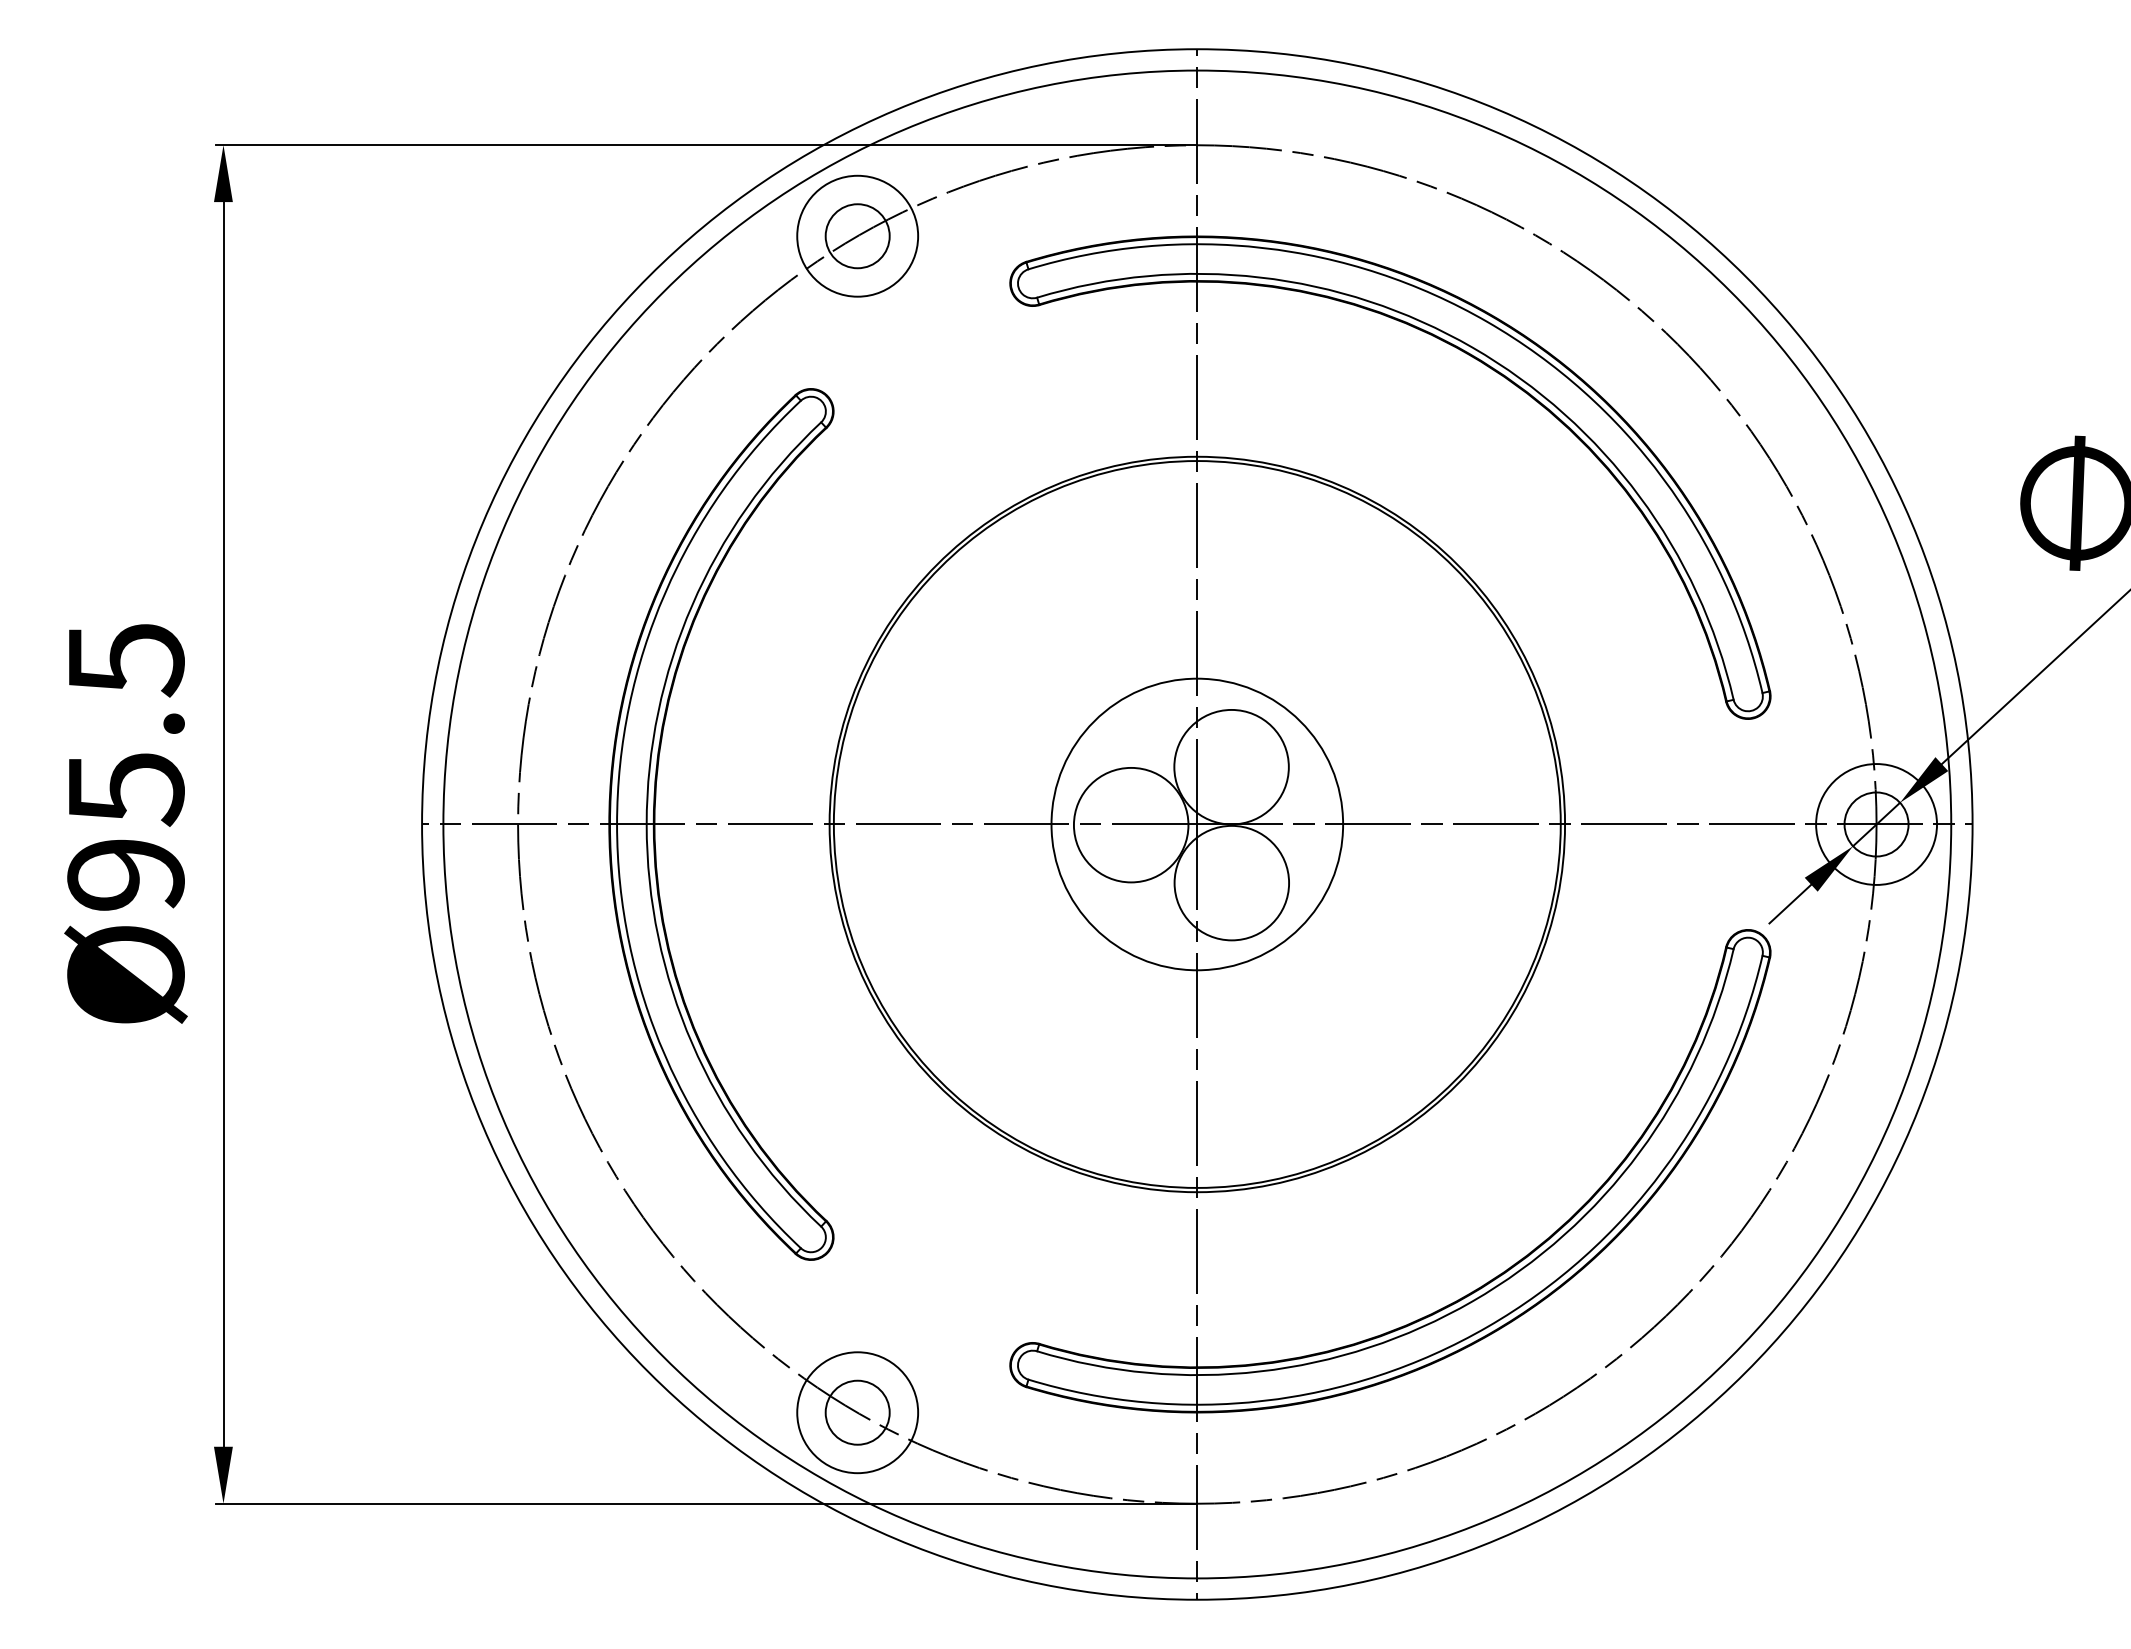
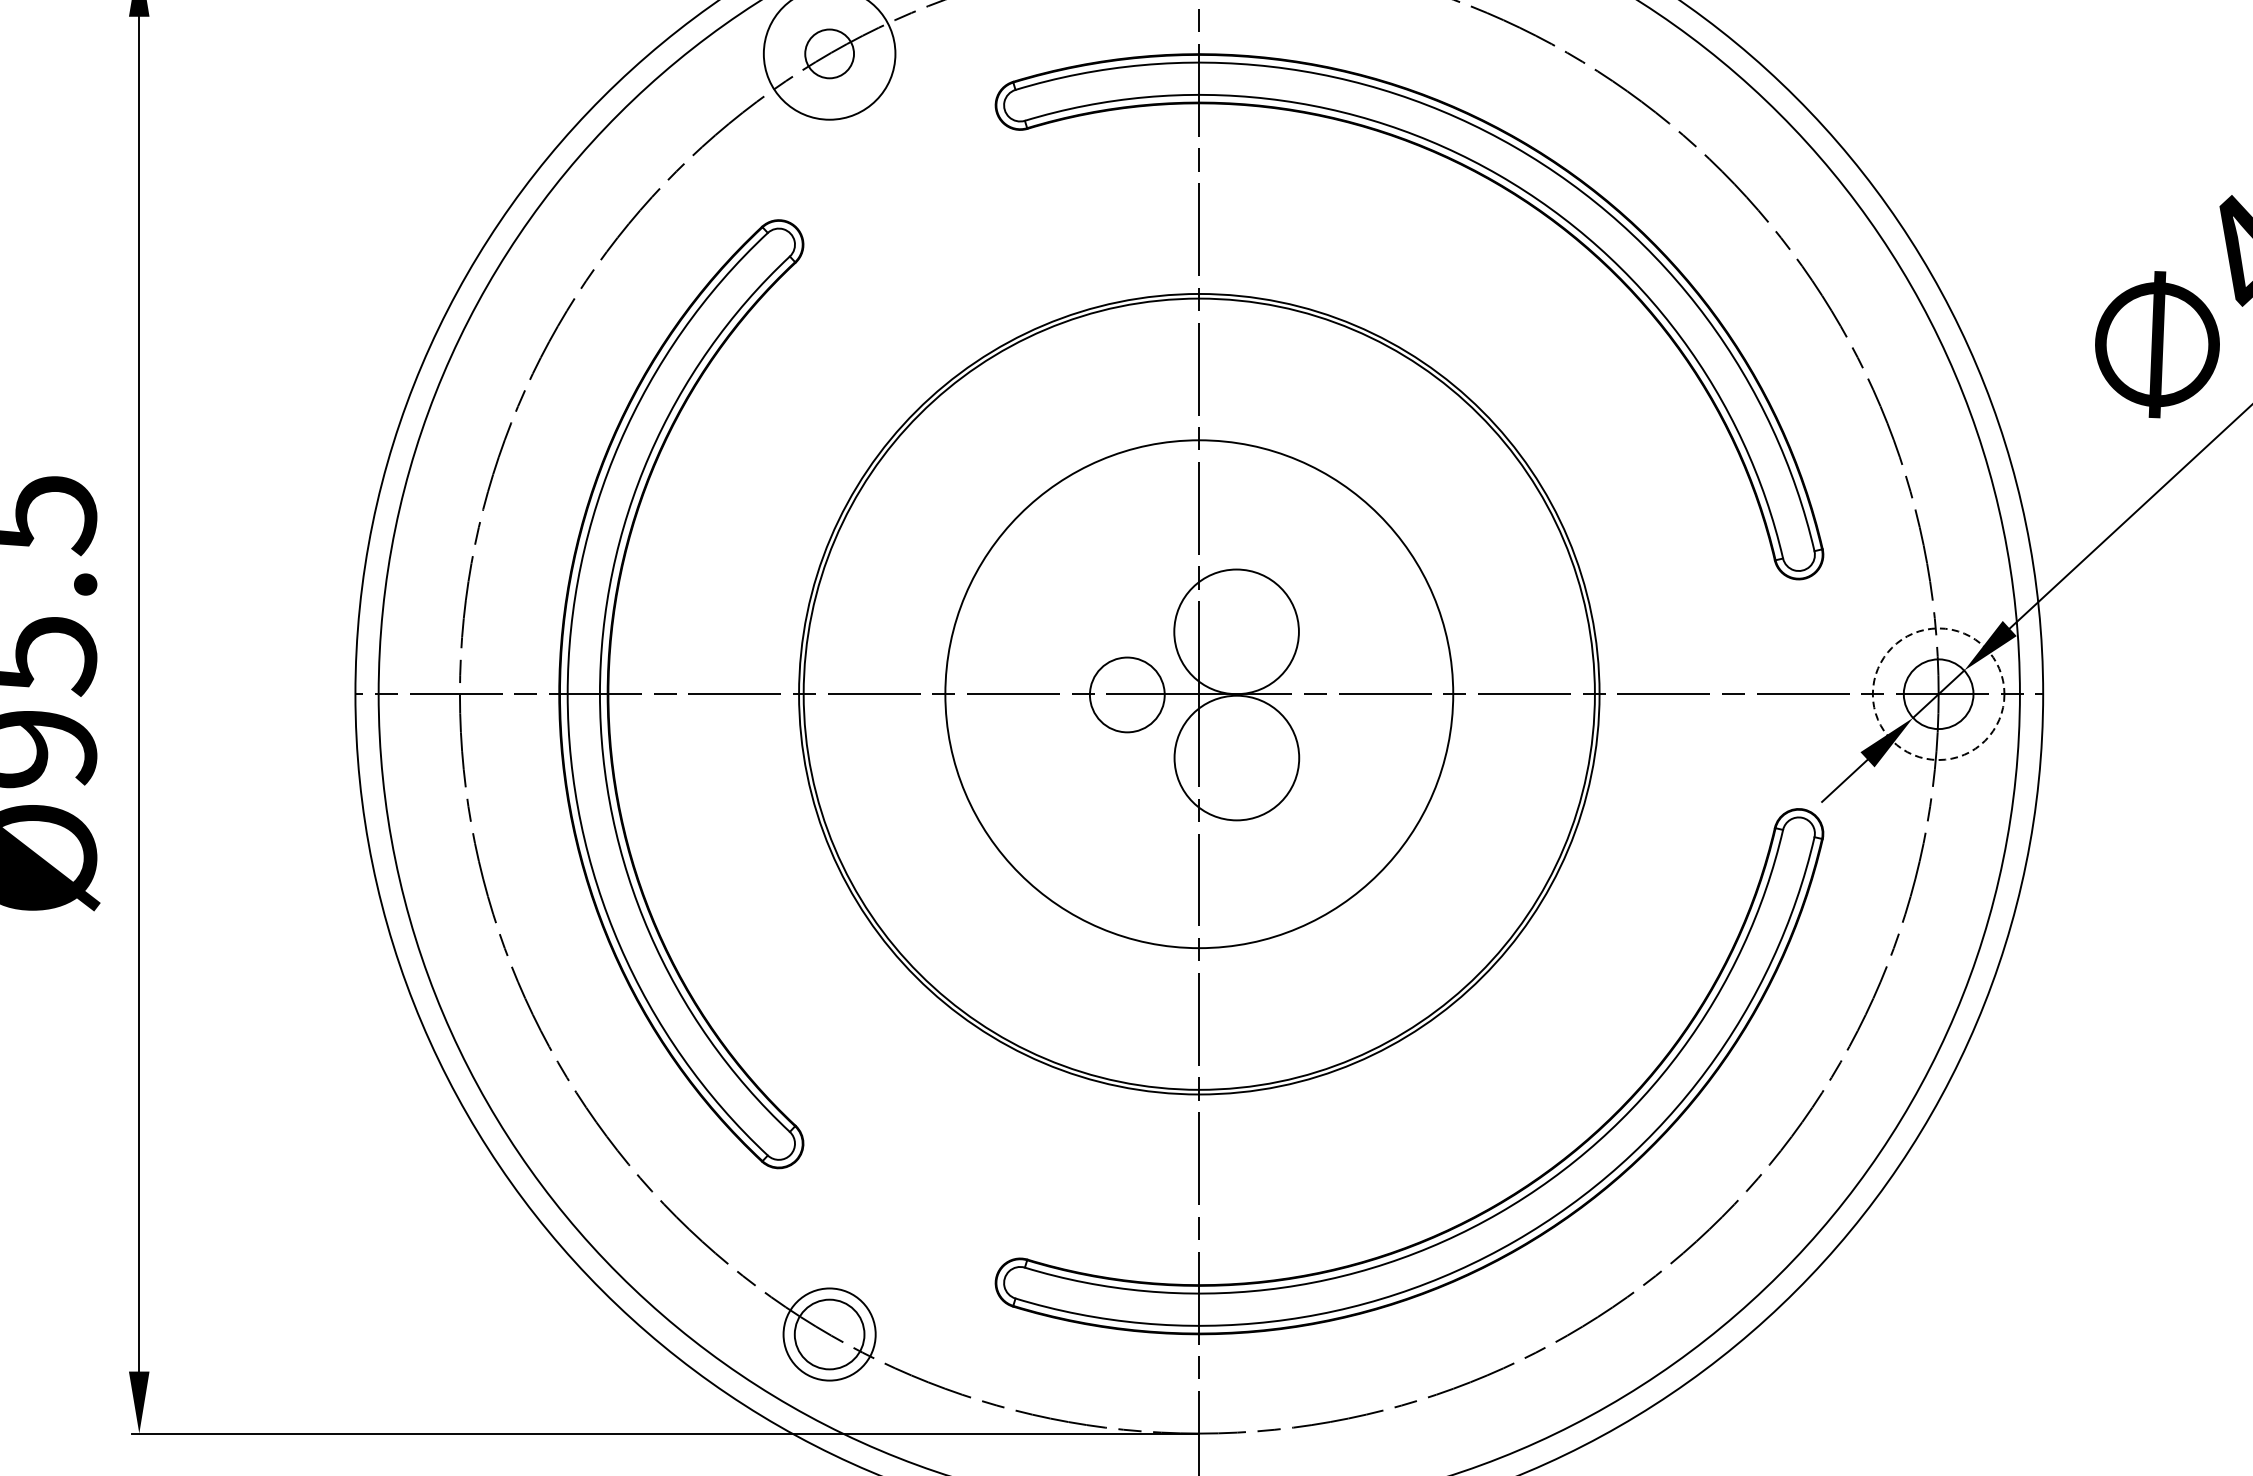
circle: (857, 236) -> (829, 54), size x0.7
circle: (1130, 824) -> (1126, 694), size x0.6
circle: (1197, 824) -> (1199, 694), size x1.6
circle: (1876, 824) -> (1938, 694), solid -> dashed
circle: (857, 1412) -> (829, 1334), size x0.7

